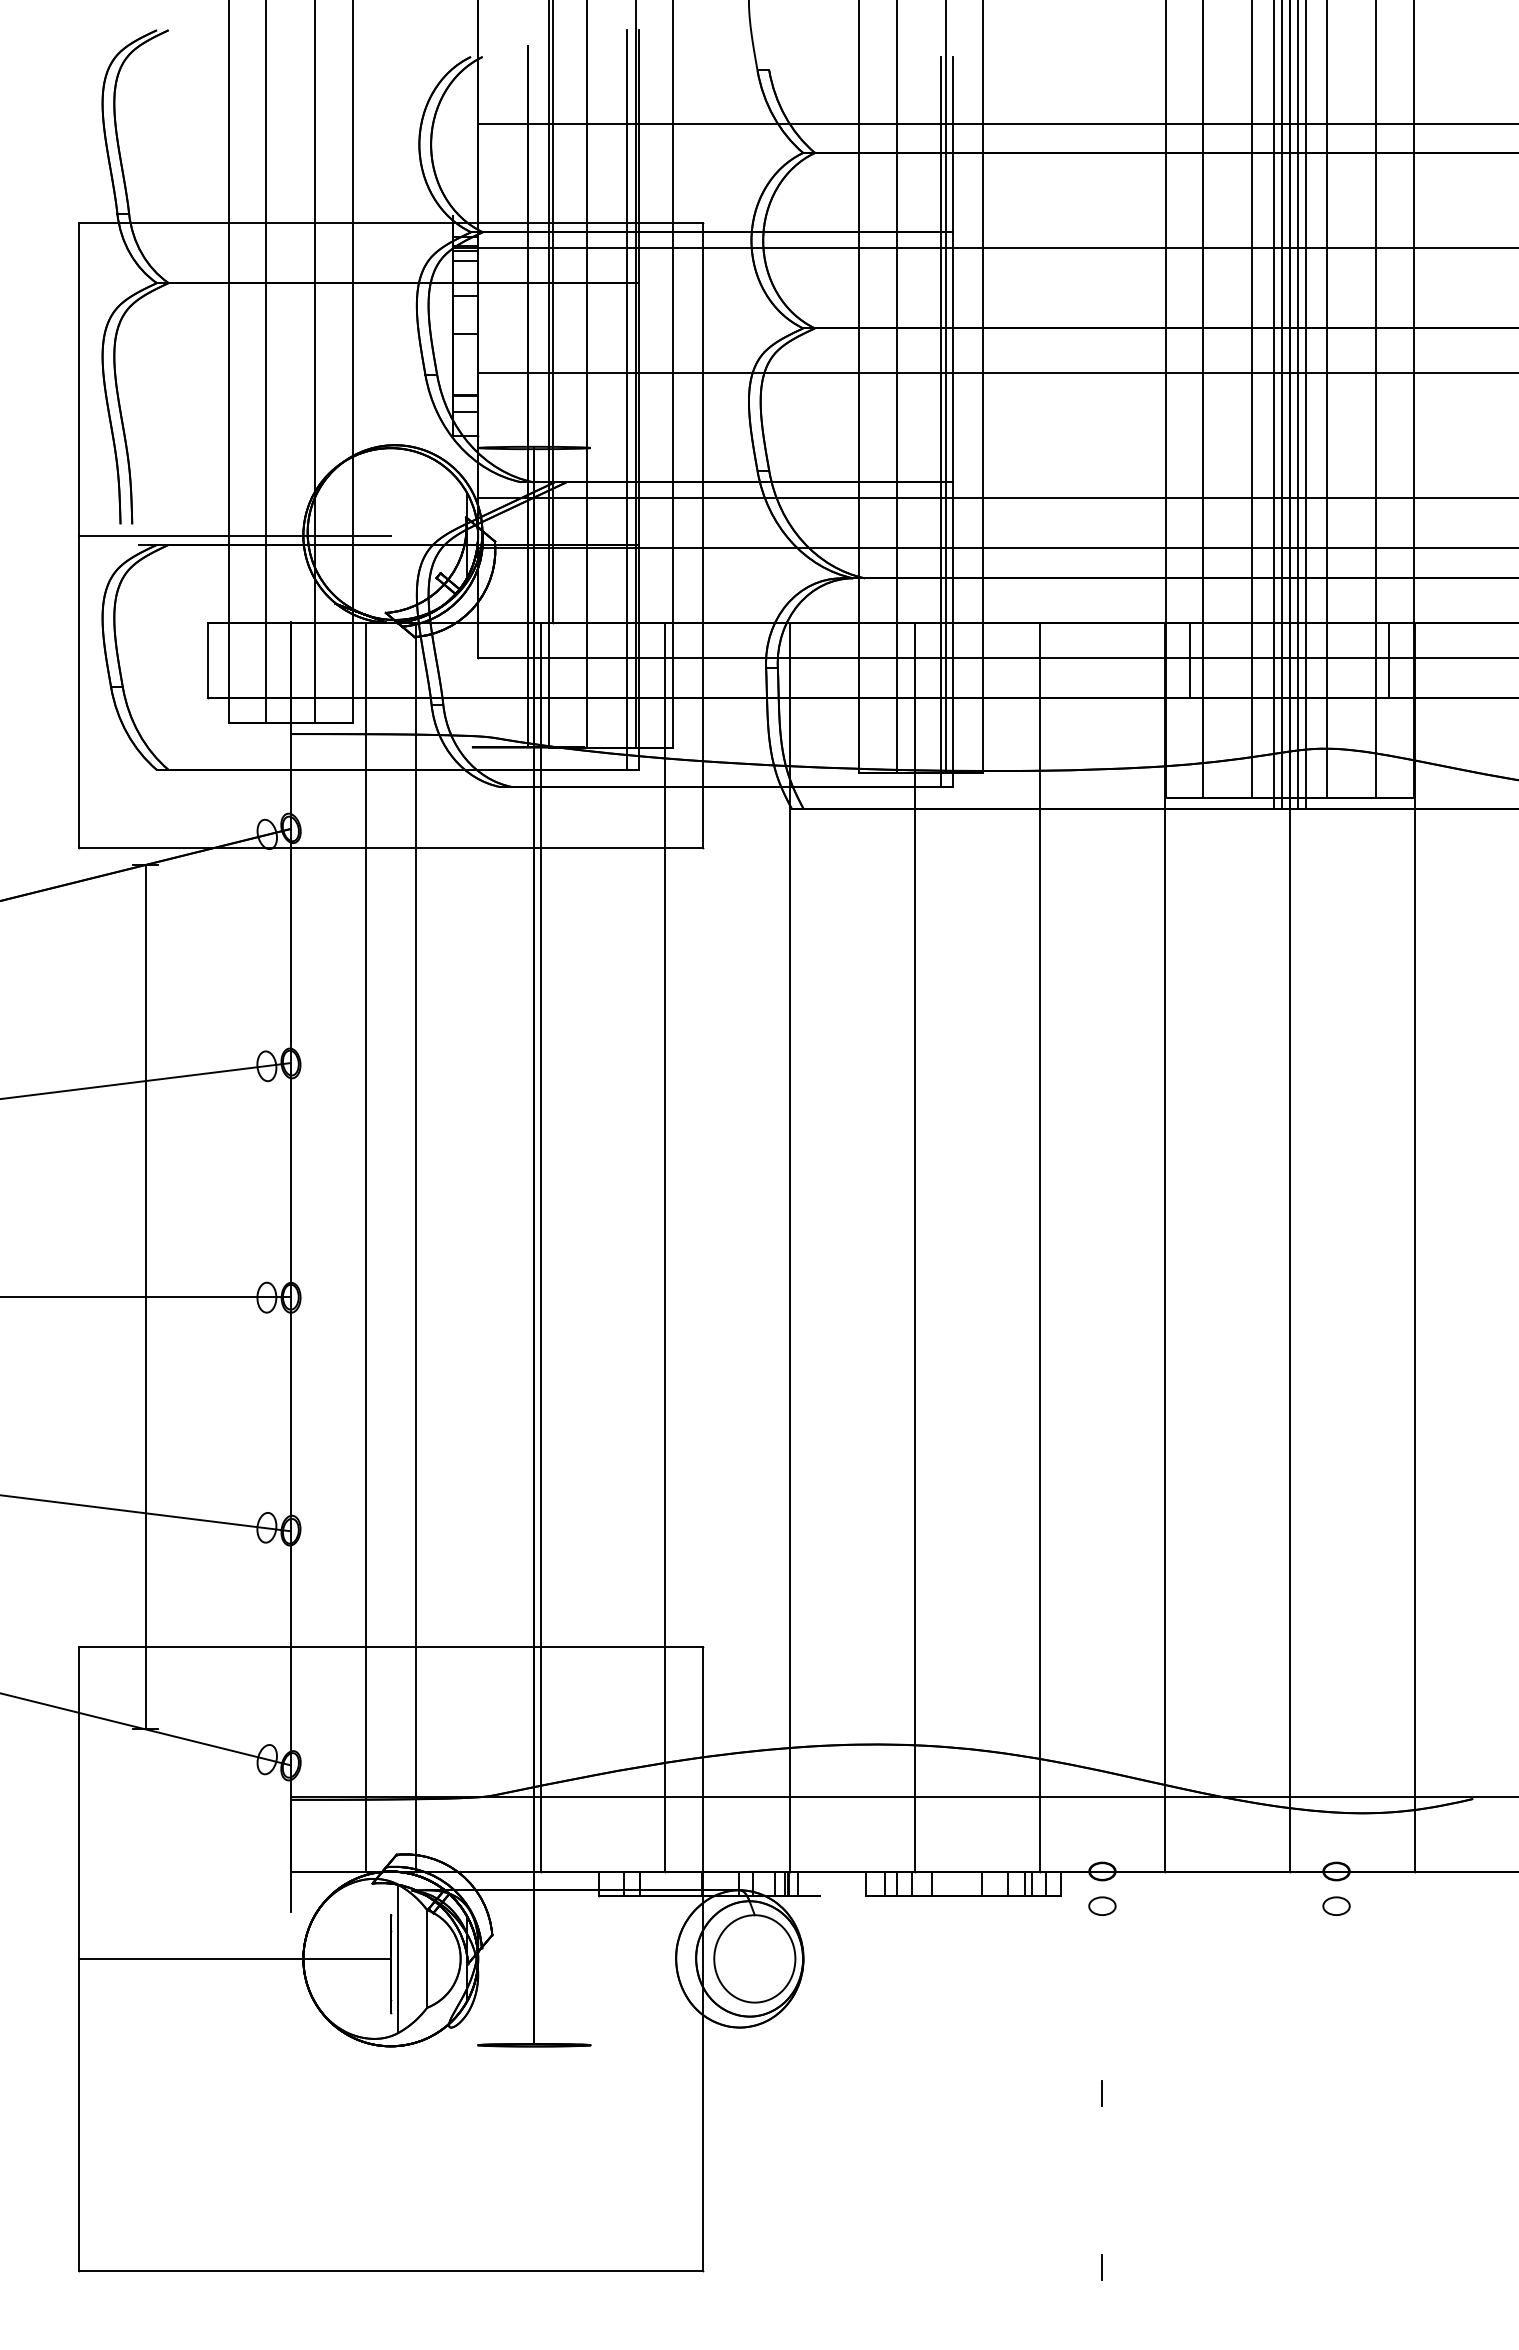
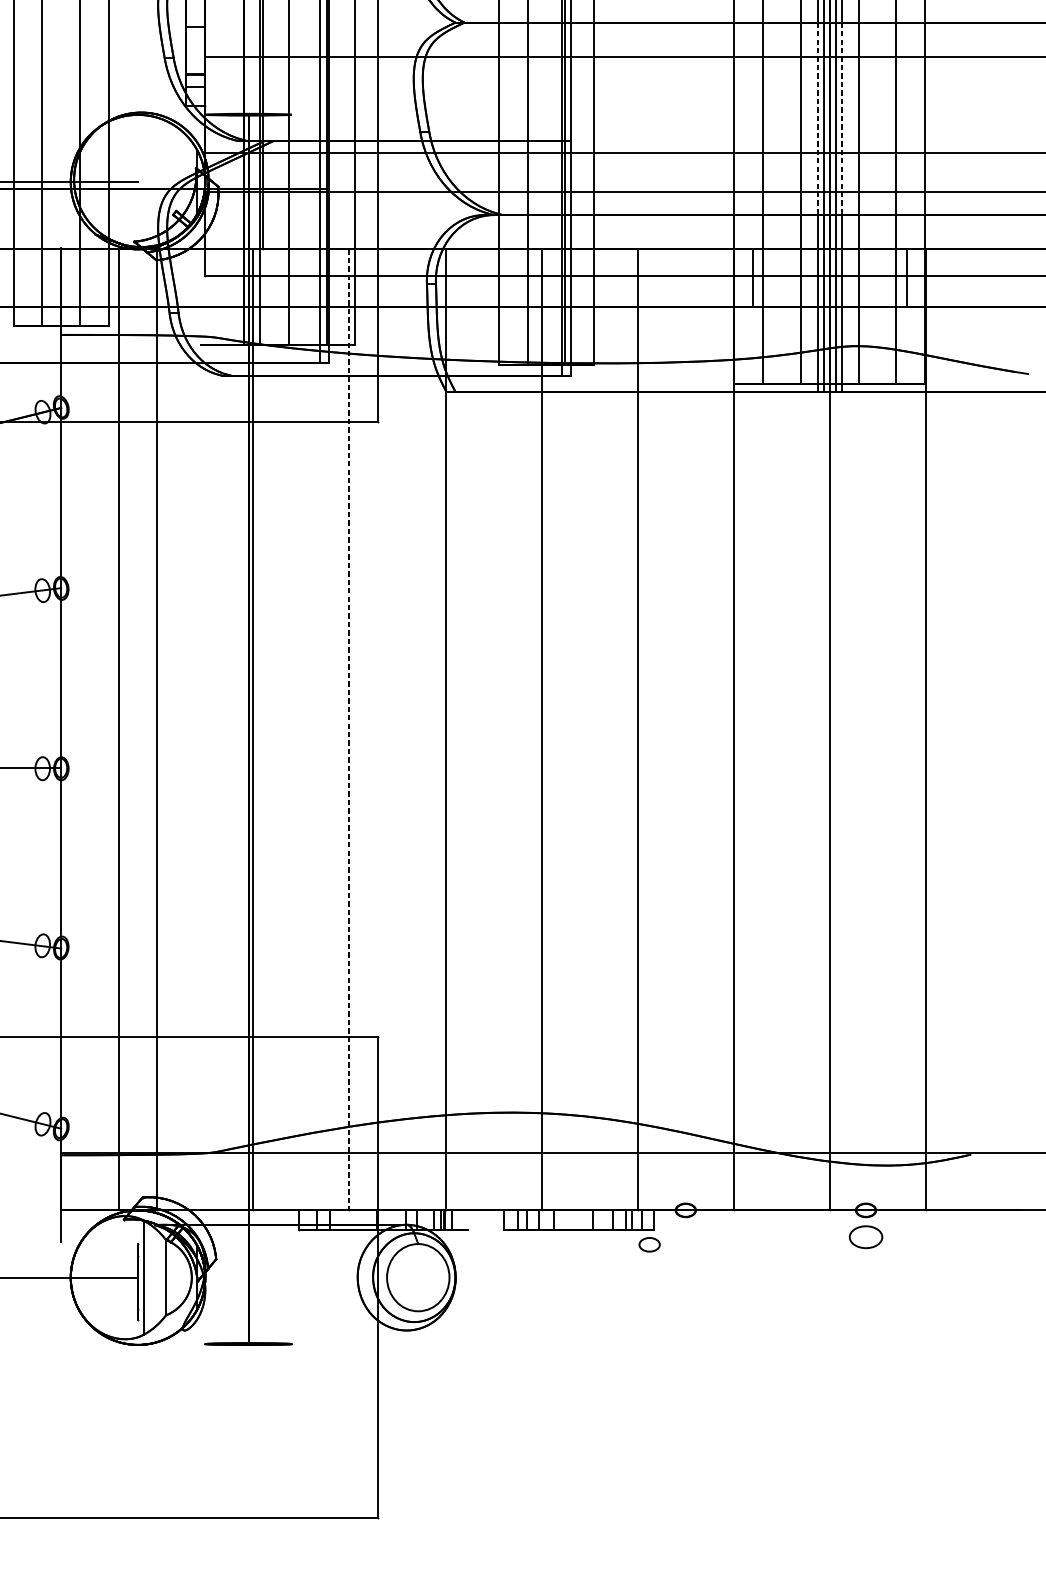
line: (1273, 453) -> (817, 118), solid -> dashed
line: (1305, 453) -> (842, 118), solid -> dashed
line: (665, 1247) -> (349, 730), solid -> dashed
part: (1102, 1905) -> (649, 1244), moved
part: (1336, 1905) -> (865, 1236), size x1.6
line: (1102, 2093) -> (685, 1381), removed
line: (1102, 2266) -> (685, 1514), removed

